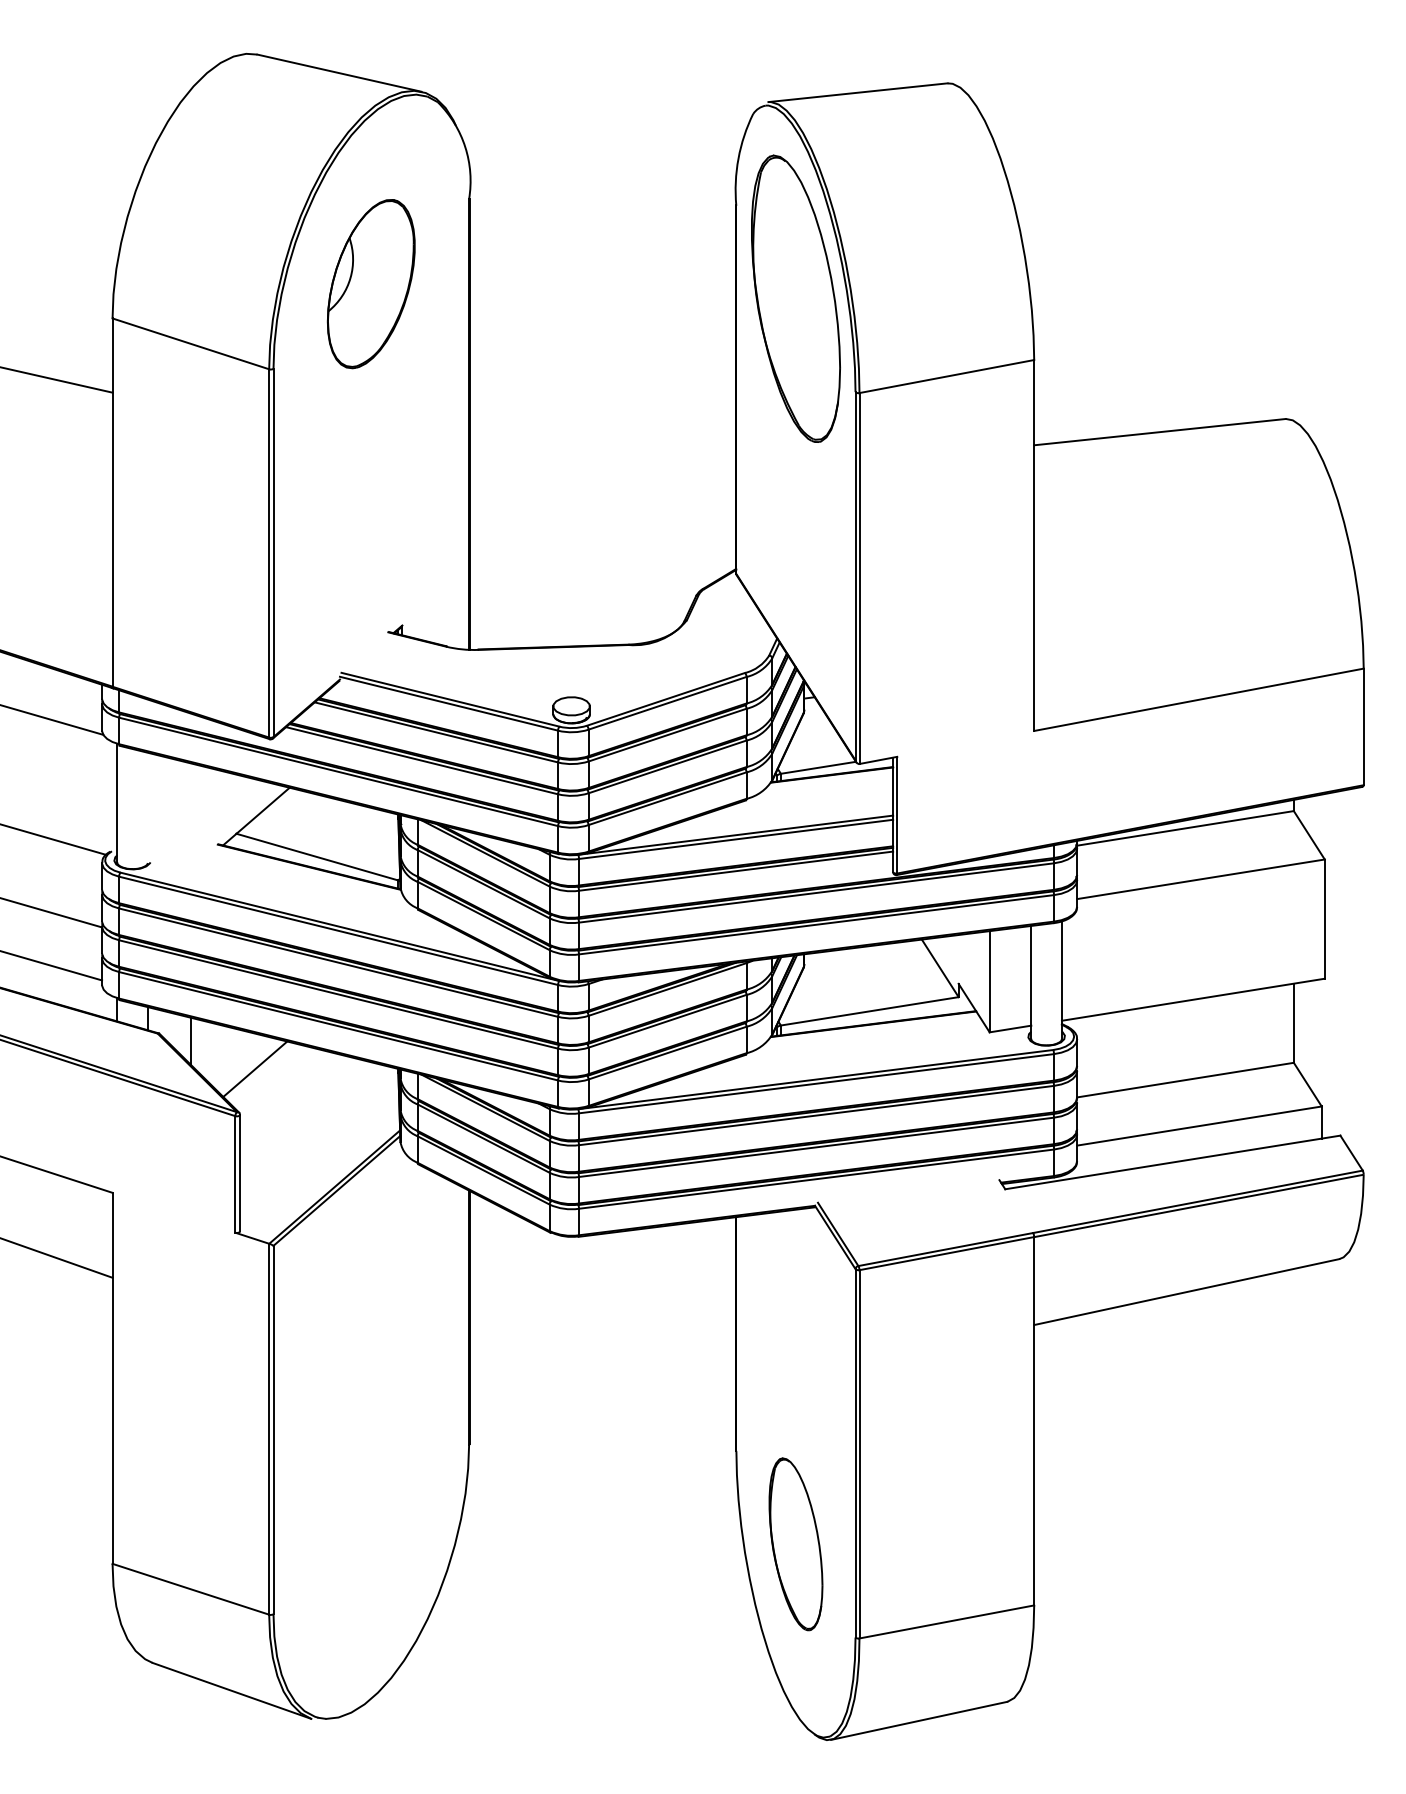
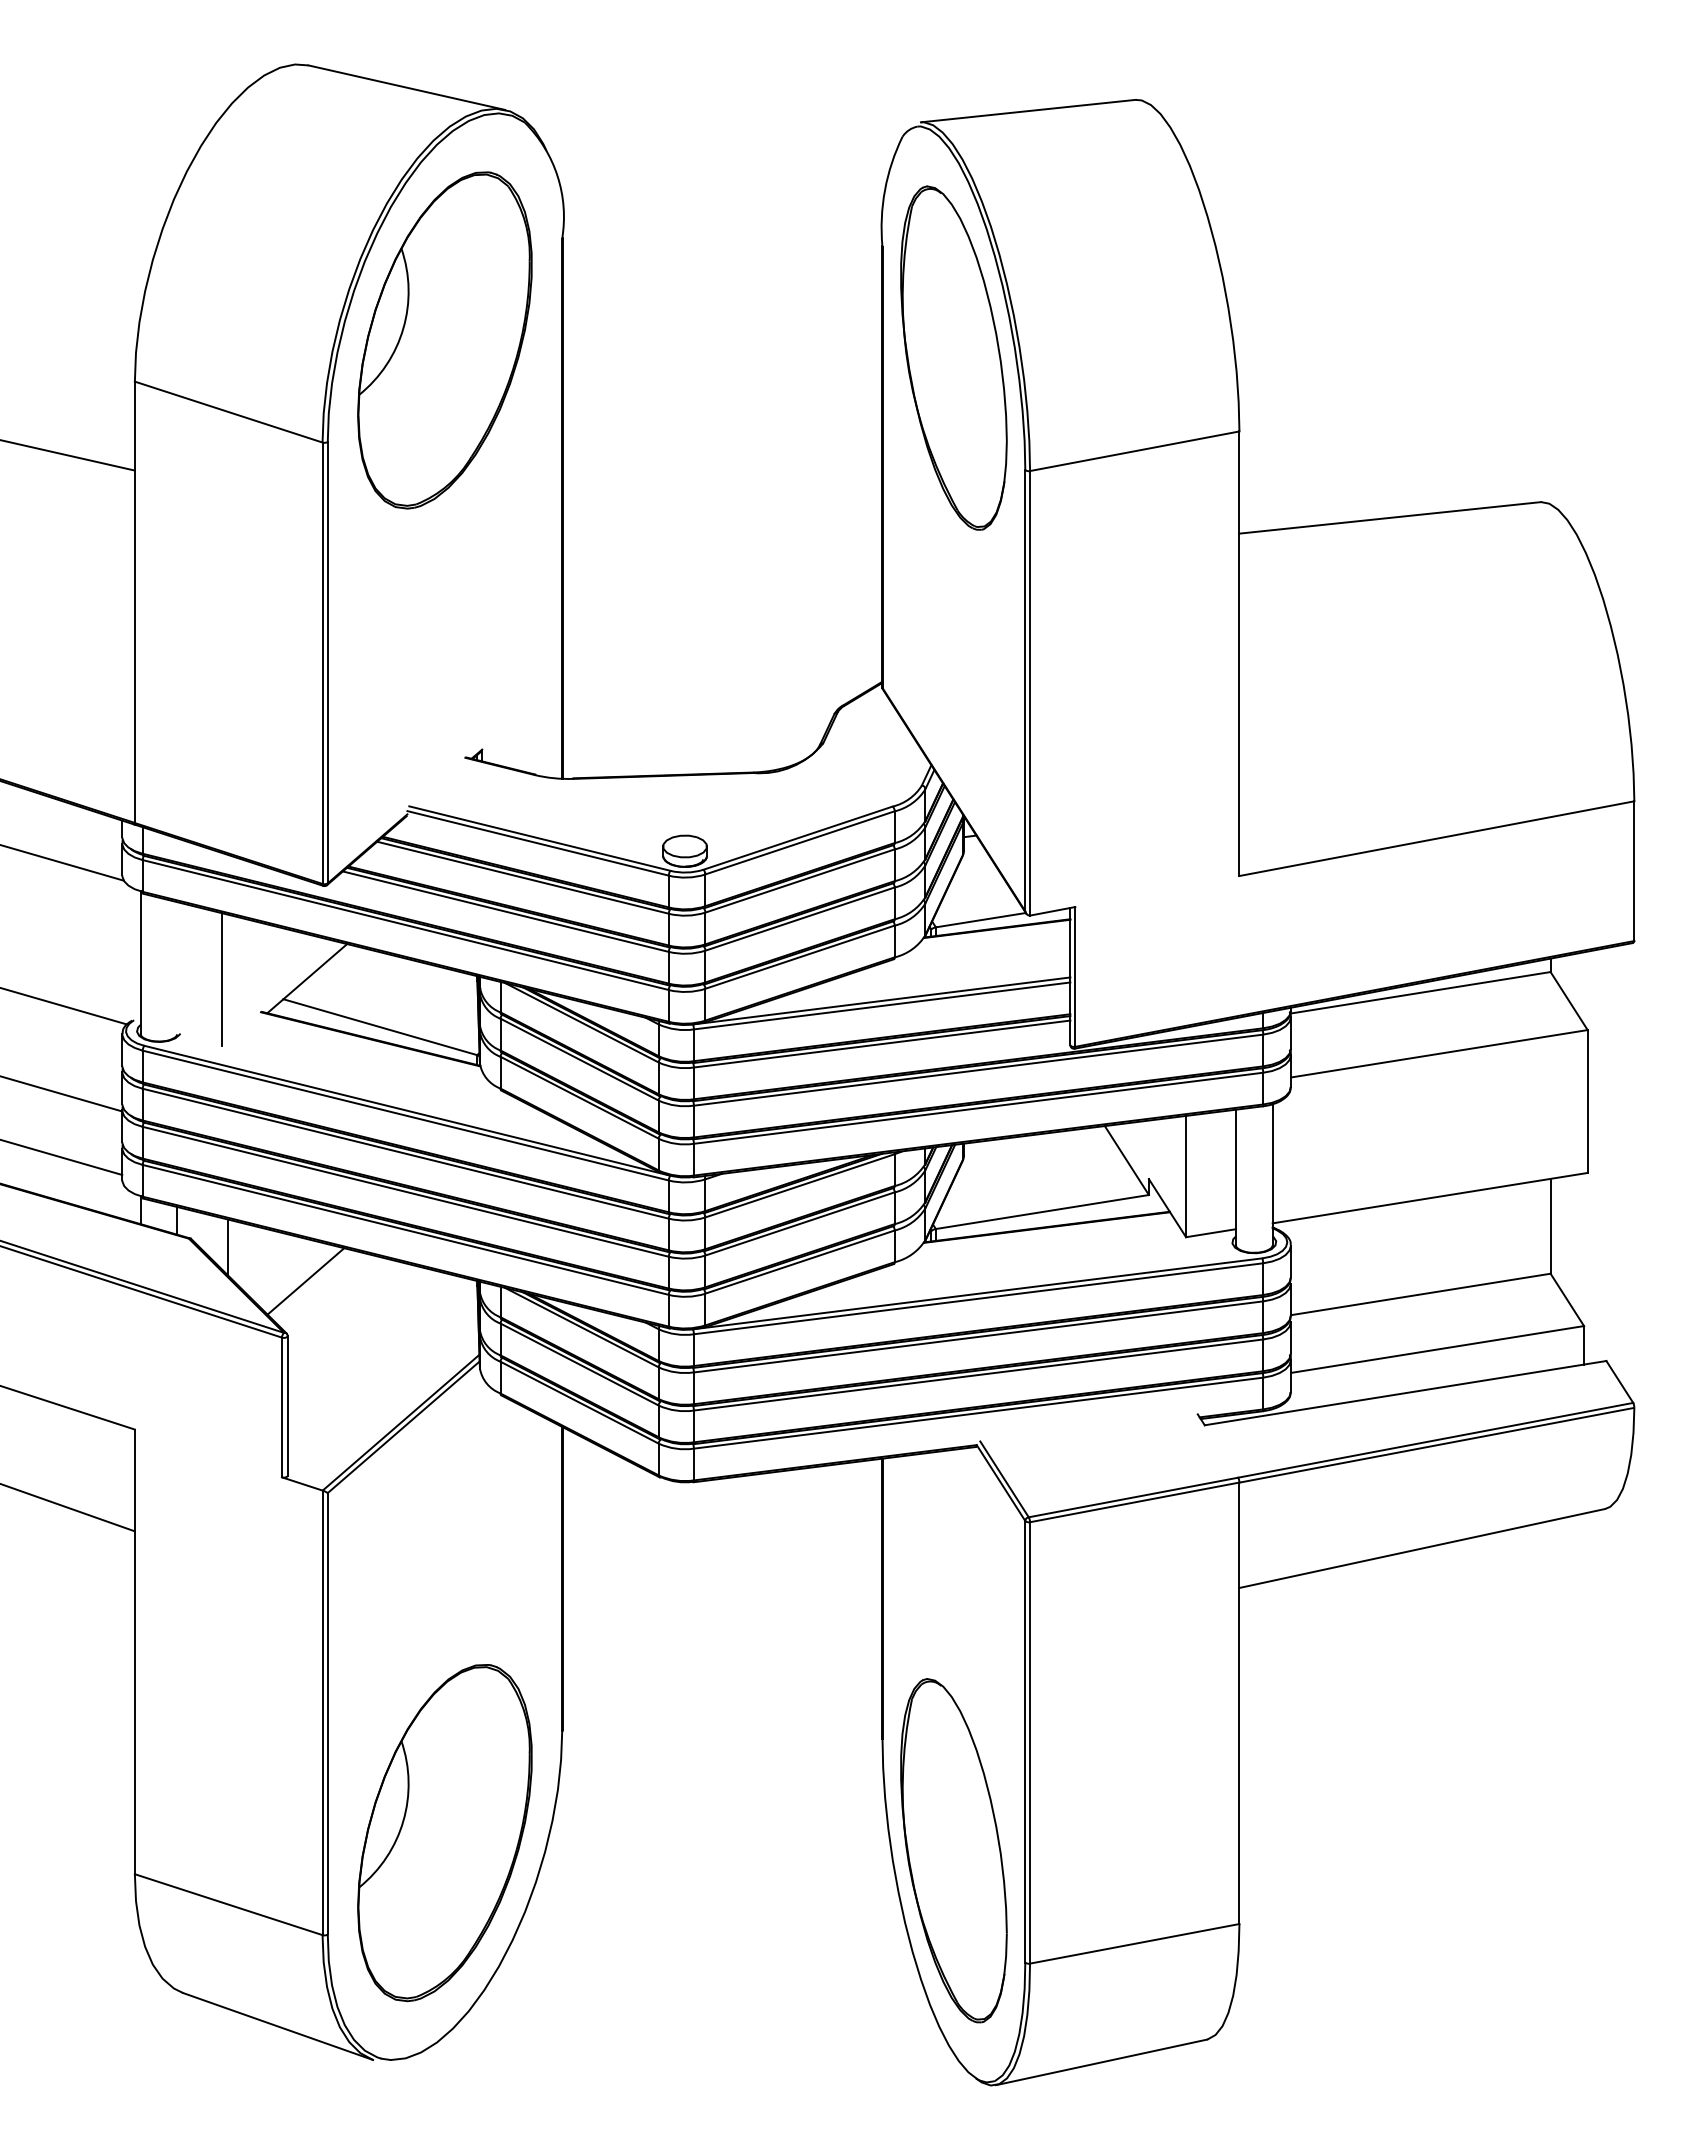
part: (370, 284) -> (444, 340), size x1.67
line: (185, 817) -> (222, 979), added
part: (370, 1529) -> (444, 1833), added
part: (795, 1544) -> (953, 1850), size x1.67

